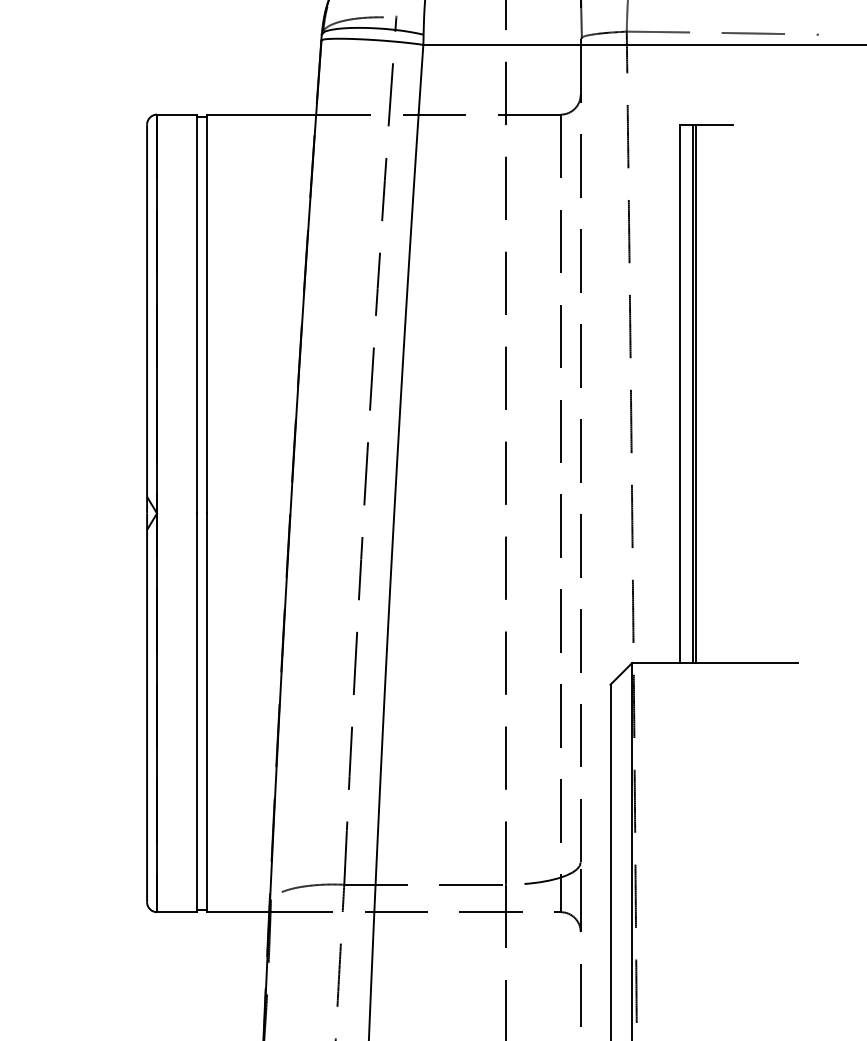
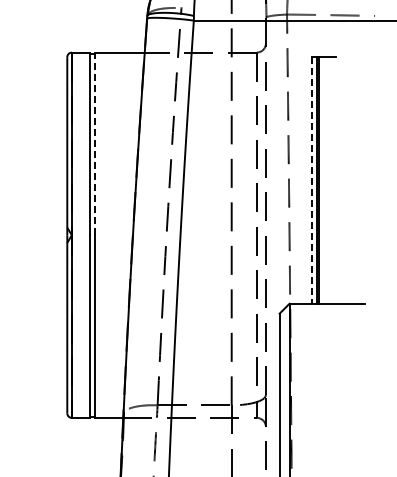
line: (206, 313) -> (94, 143), solid -> dashed
line: (680, 393) -> (311, 180), solid -> dashed

